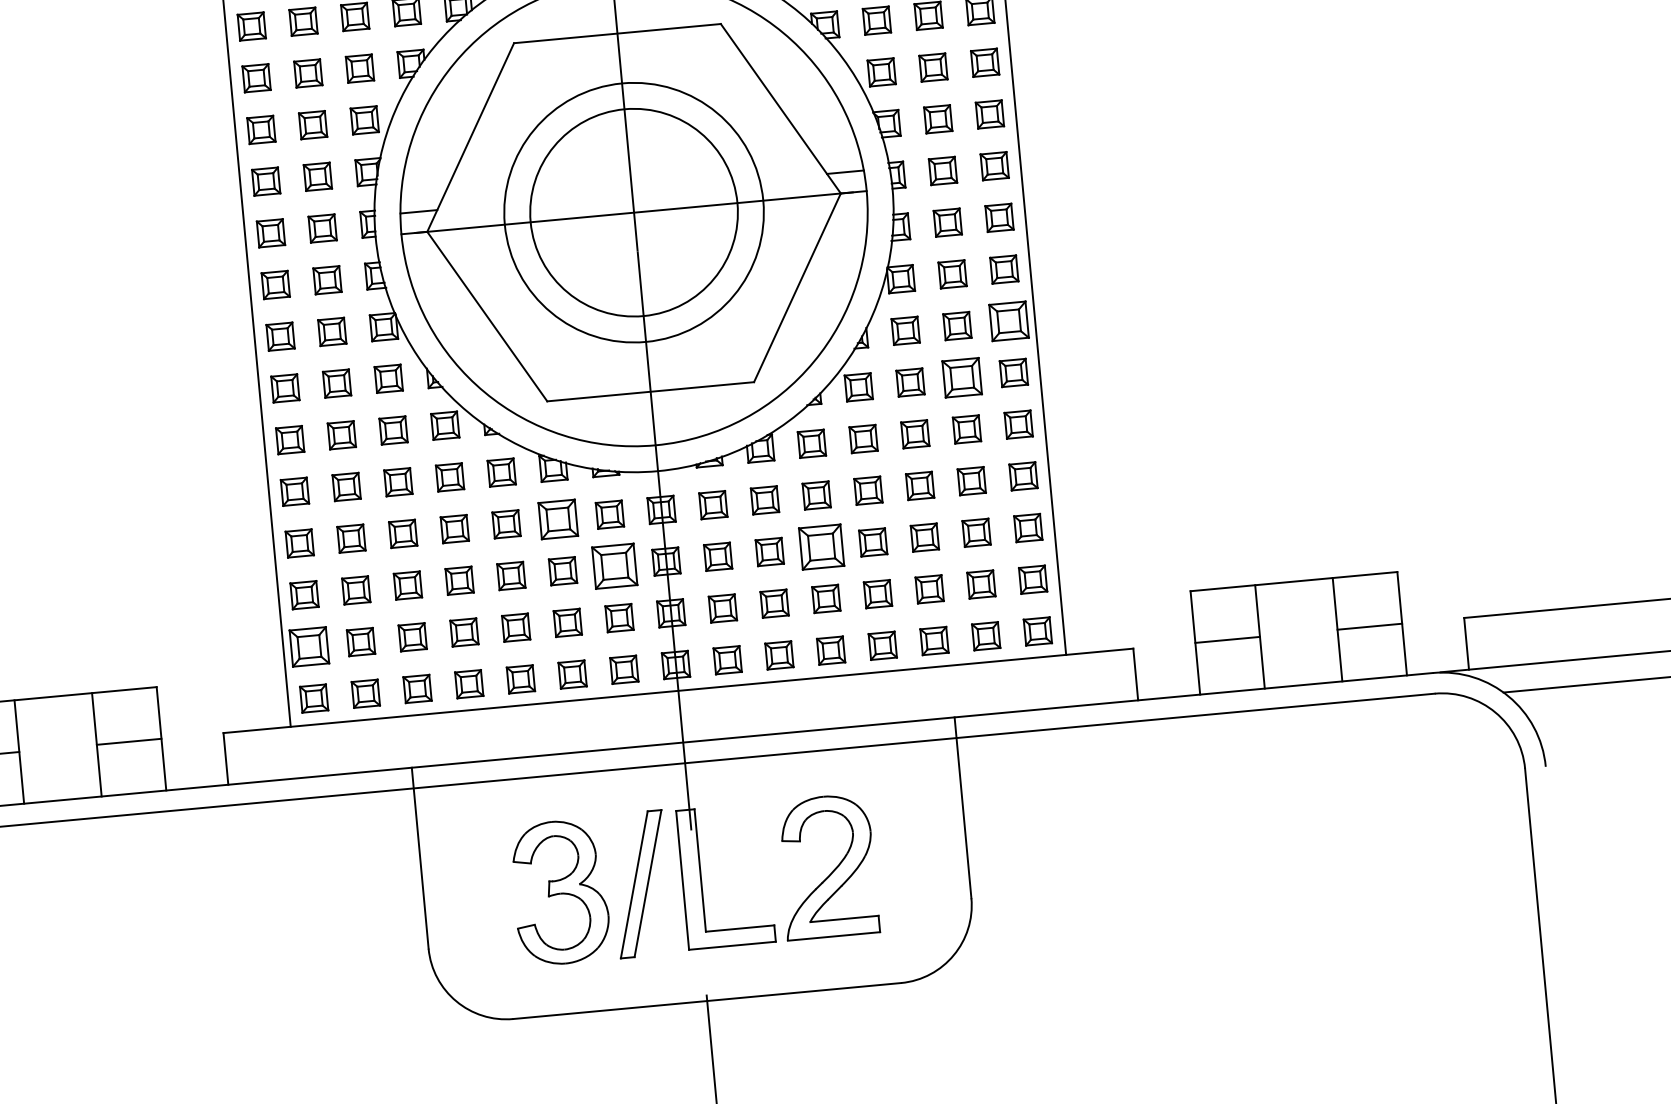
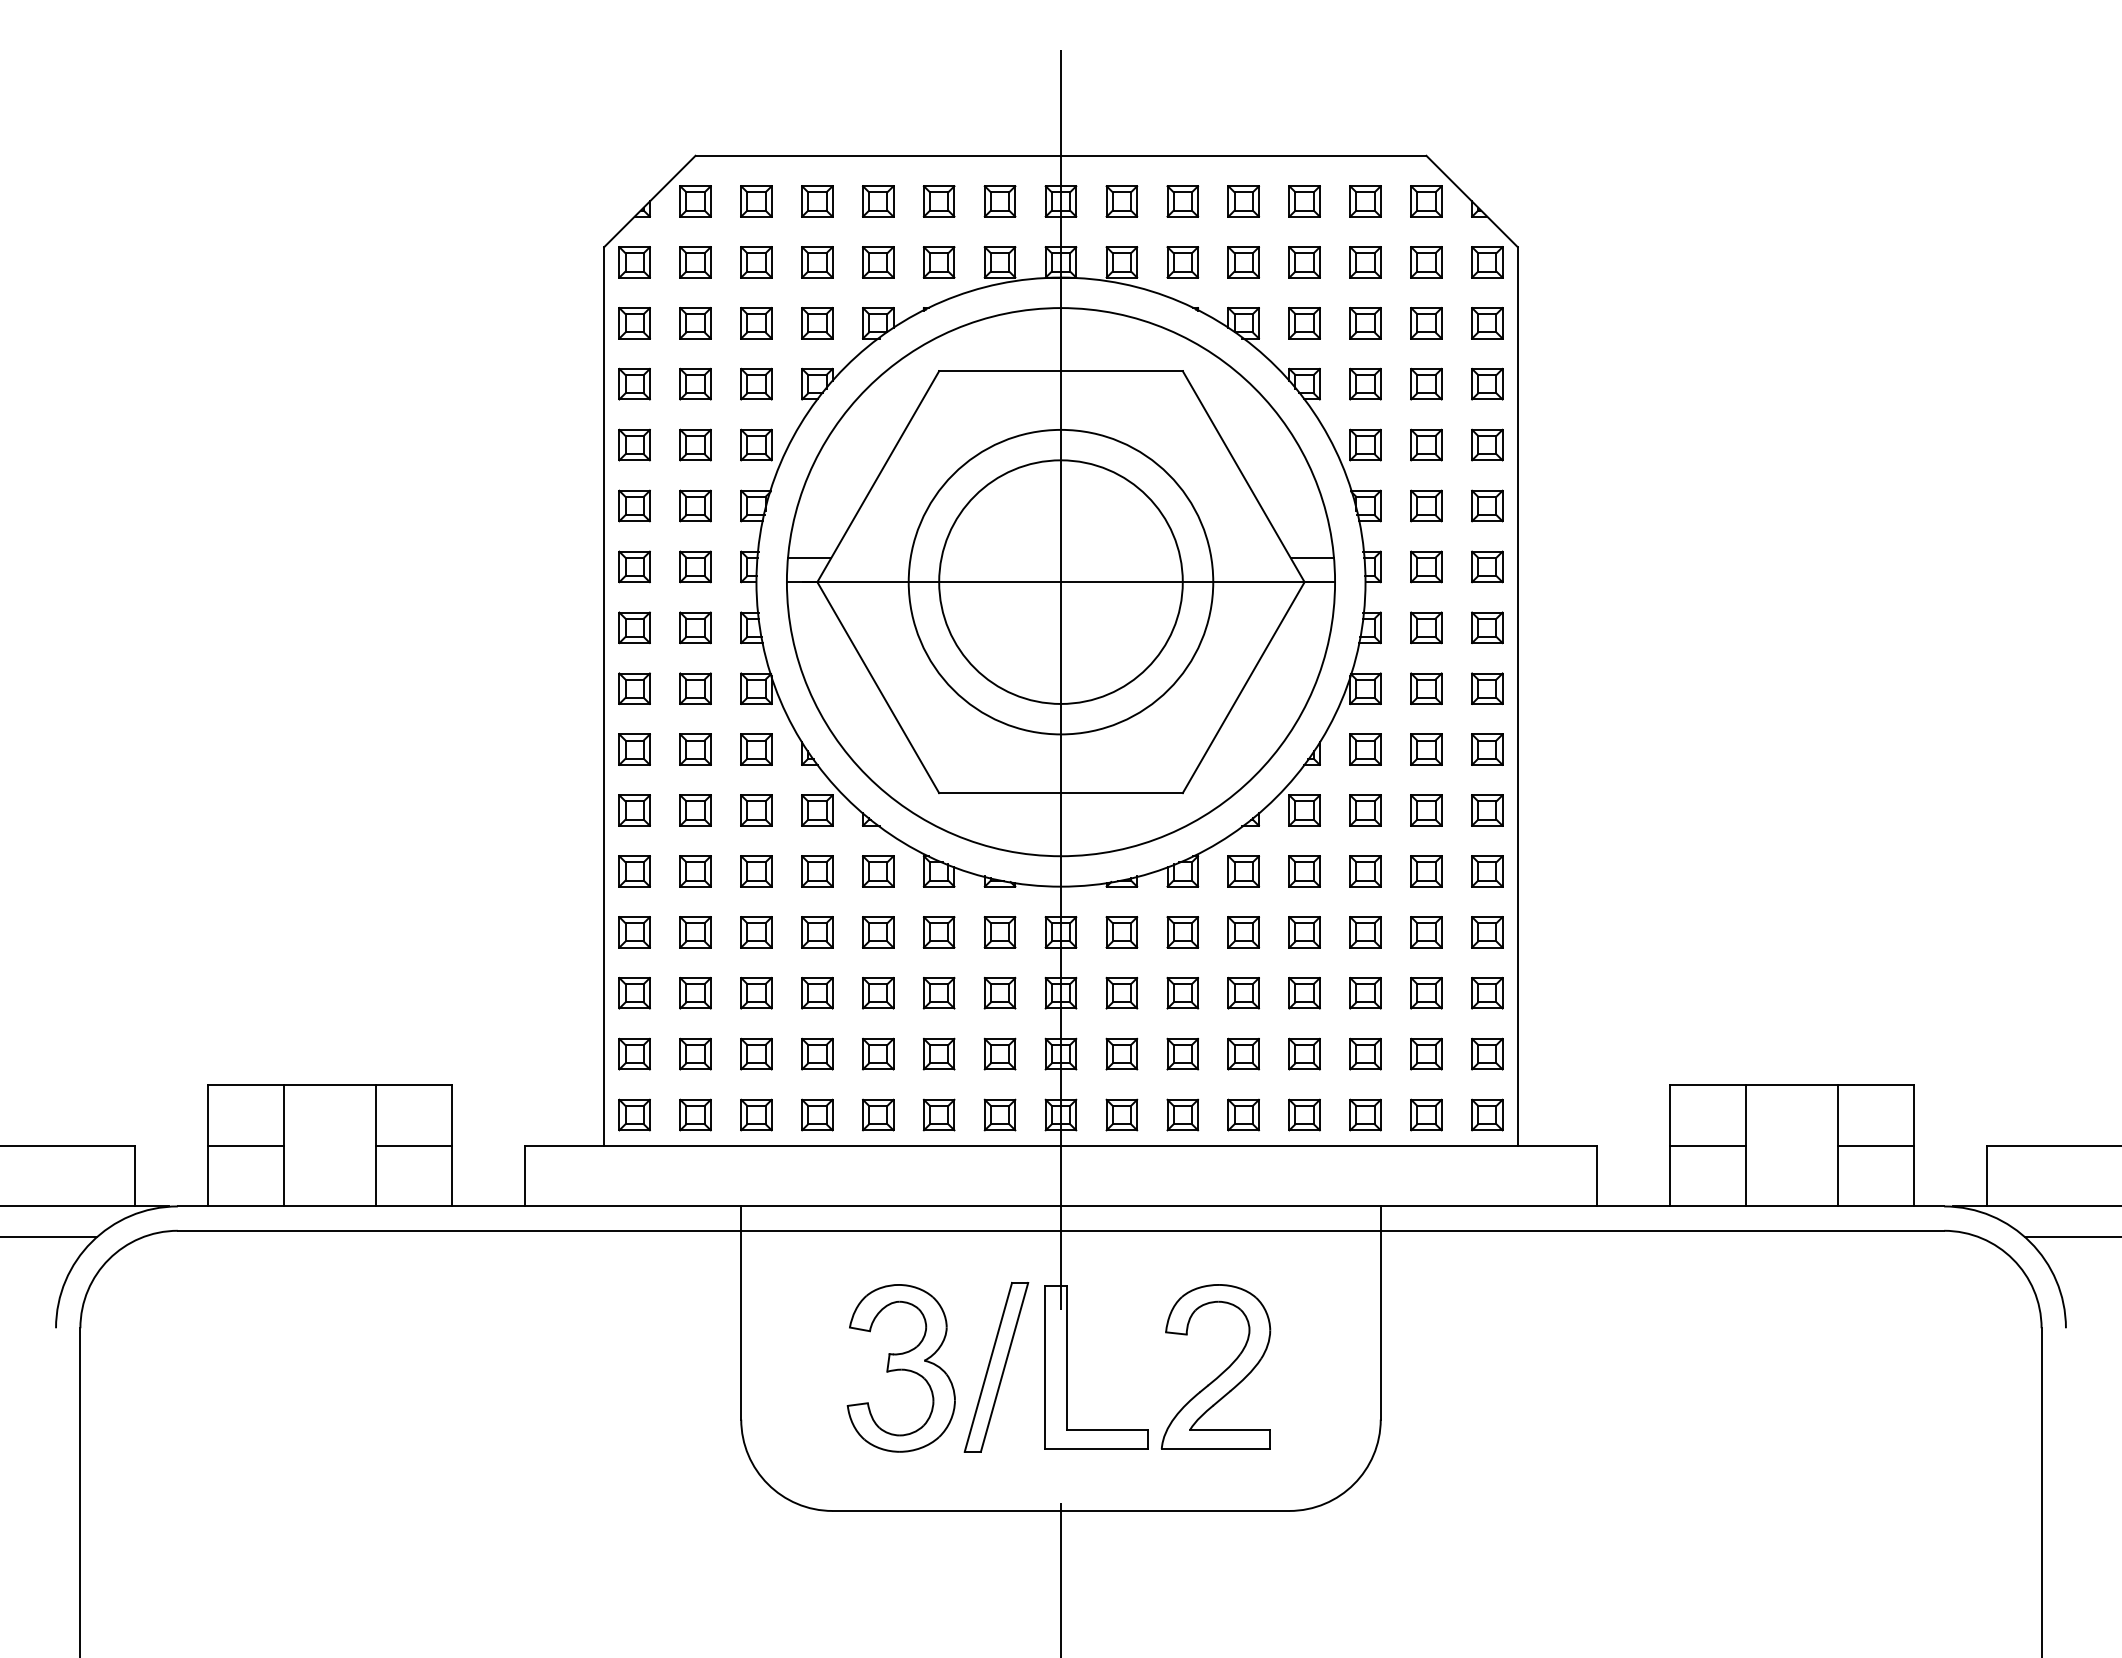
part: (1009, 321) -> (1487, 749), size x0.71
part: (962, 377) -> (1426, 810), size x0.71
part: (557, 519) -> (938, 932), size x0.71
part: (821, 547) -> (1243, 993), size x0.62
part: (614, 566) -> (999, 993), size x0.62
part: (309, 646) -> (634, 1053), size x0.71

